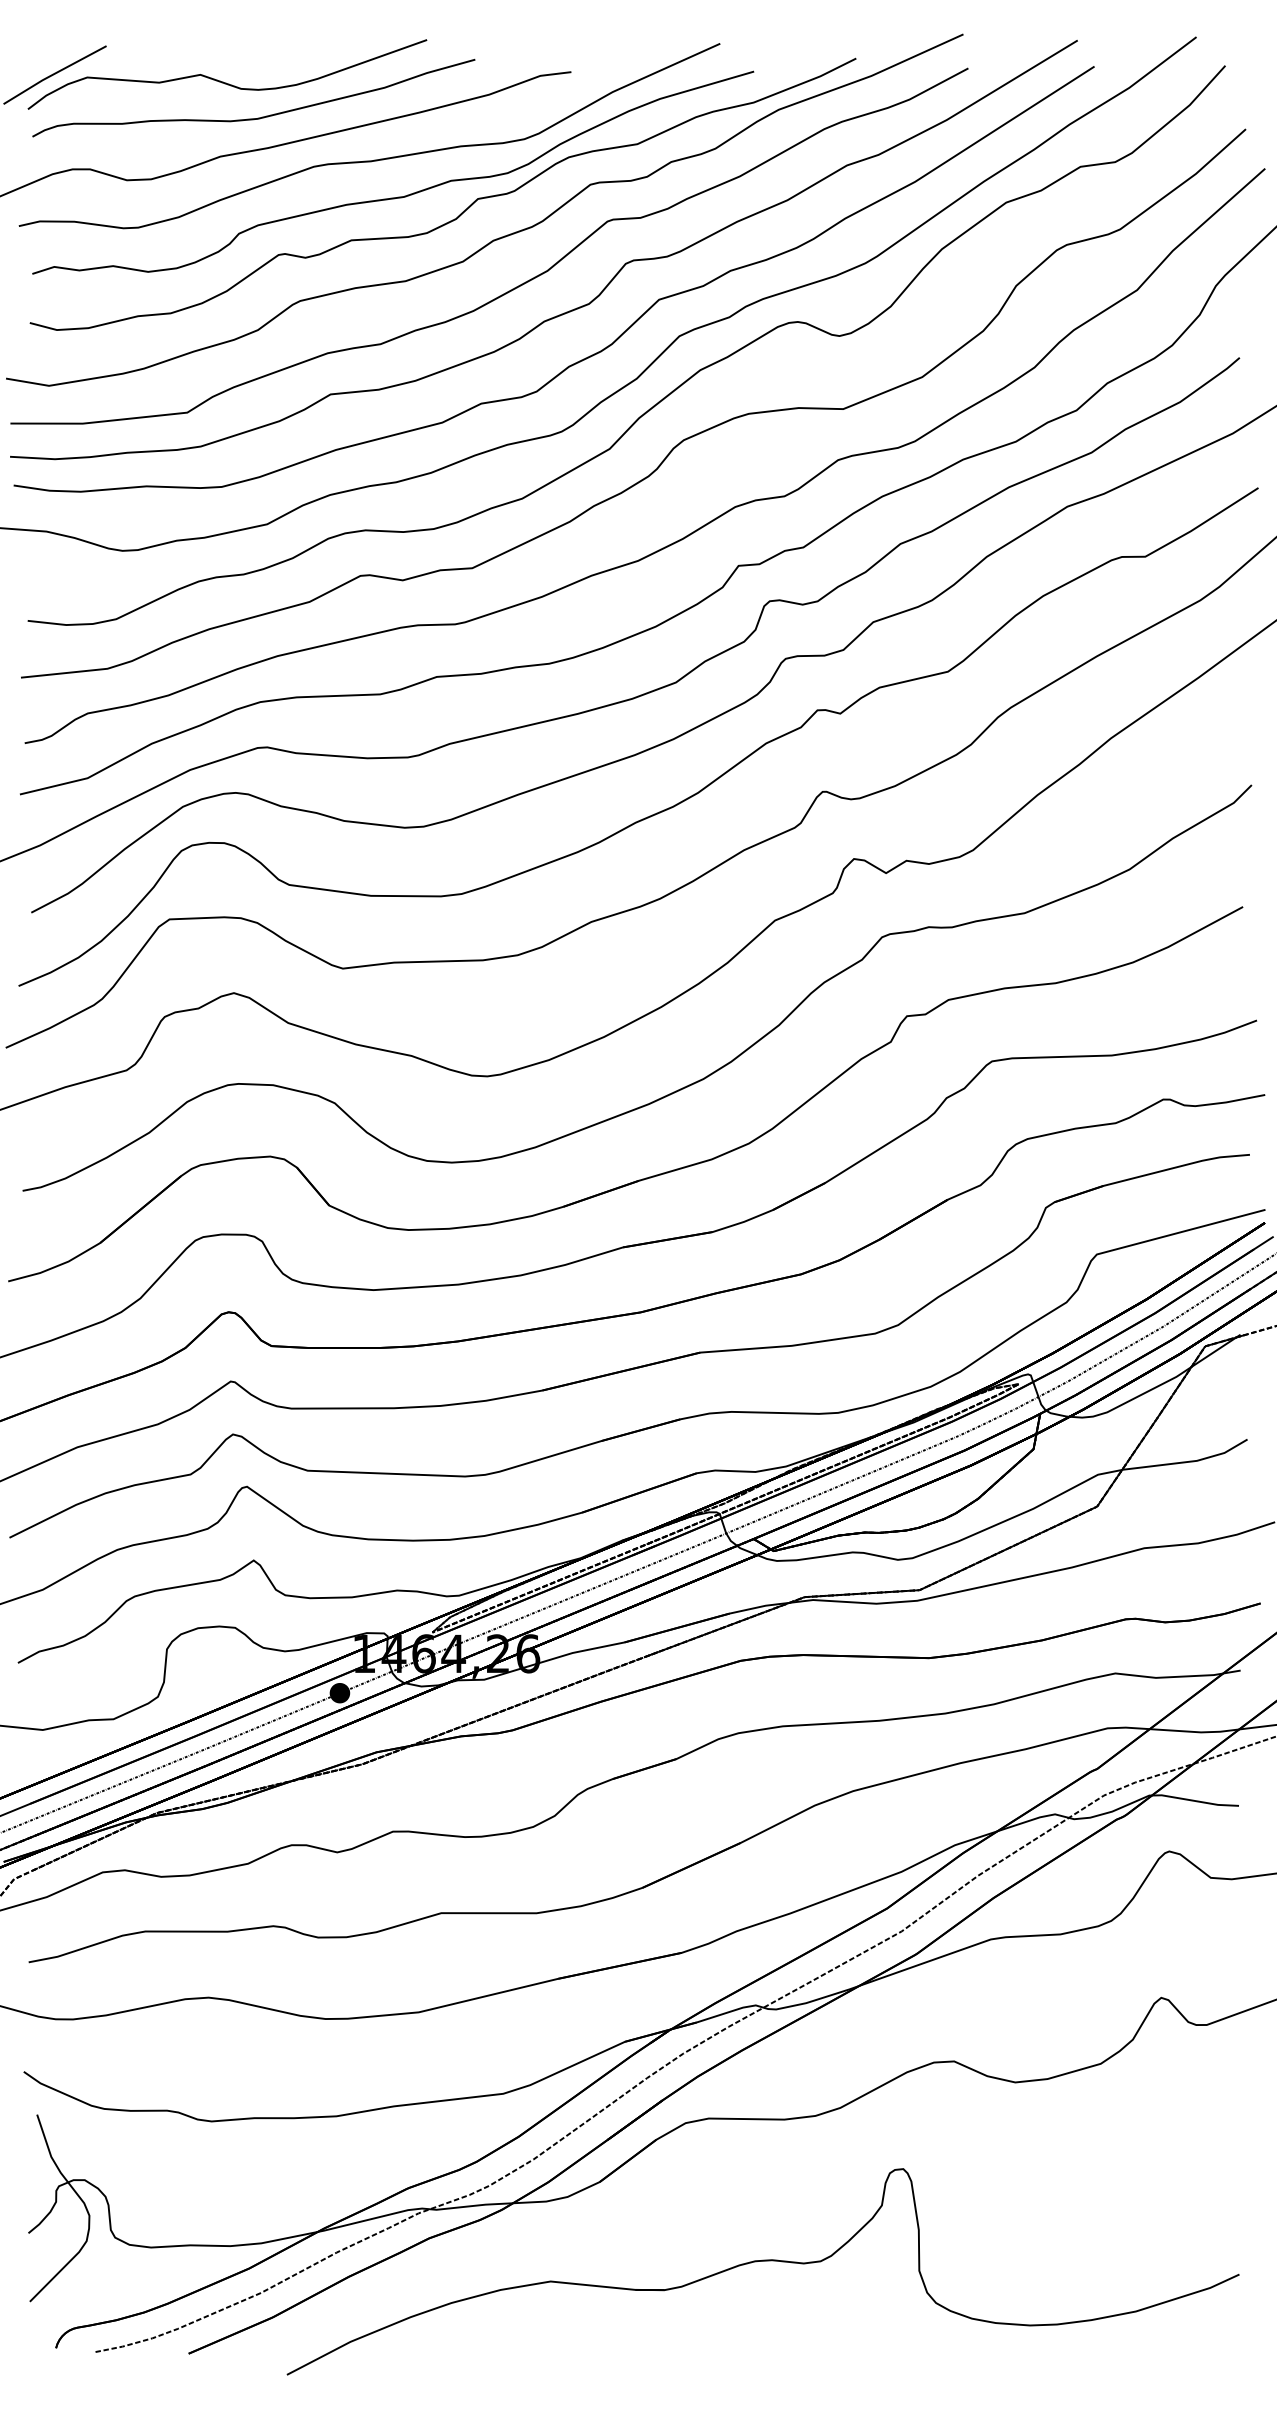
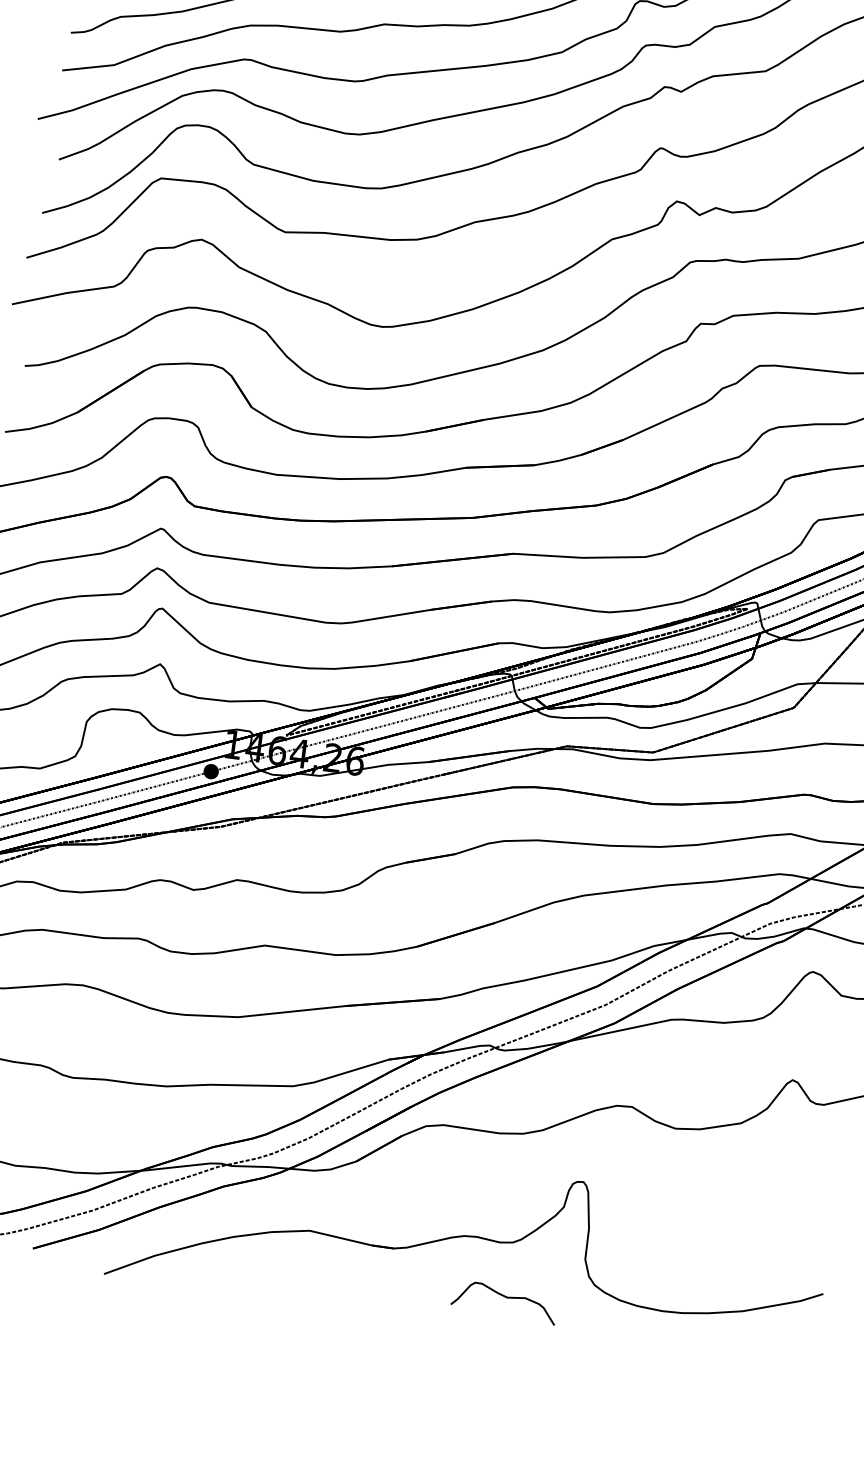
part: (821, 2335) -> (506, 1297), added

